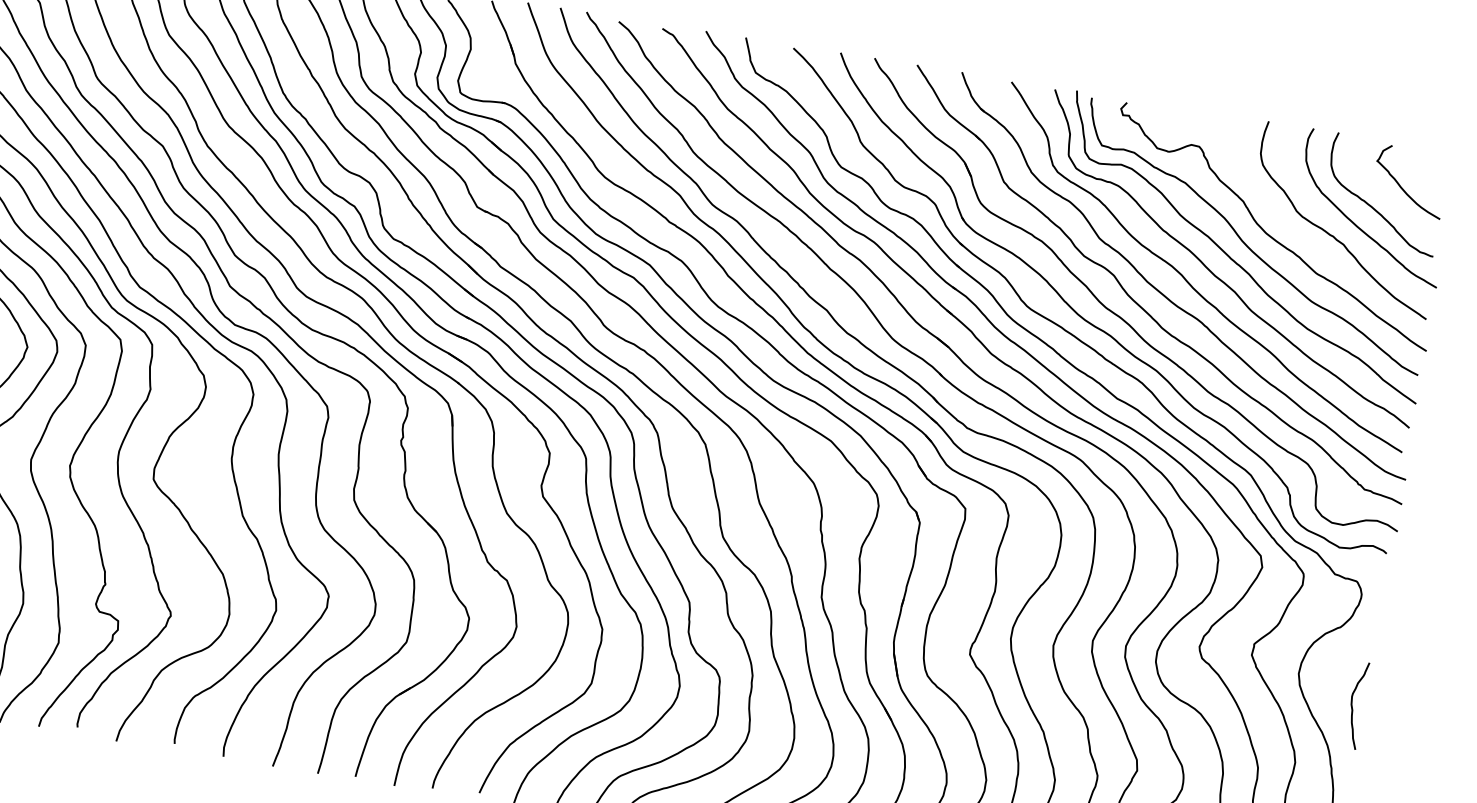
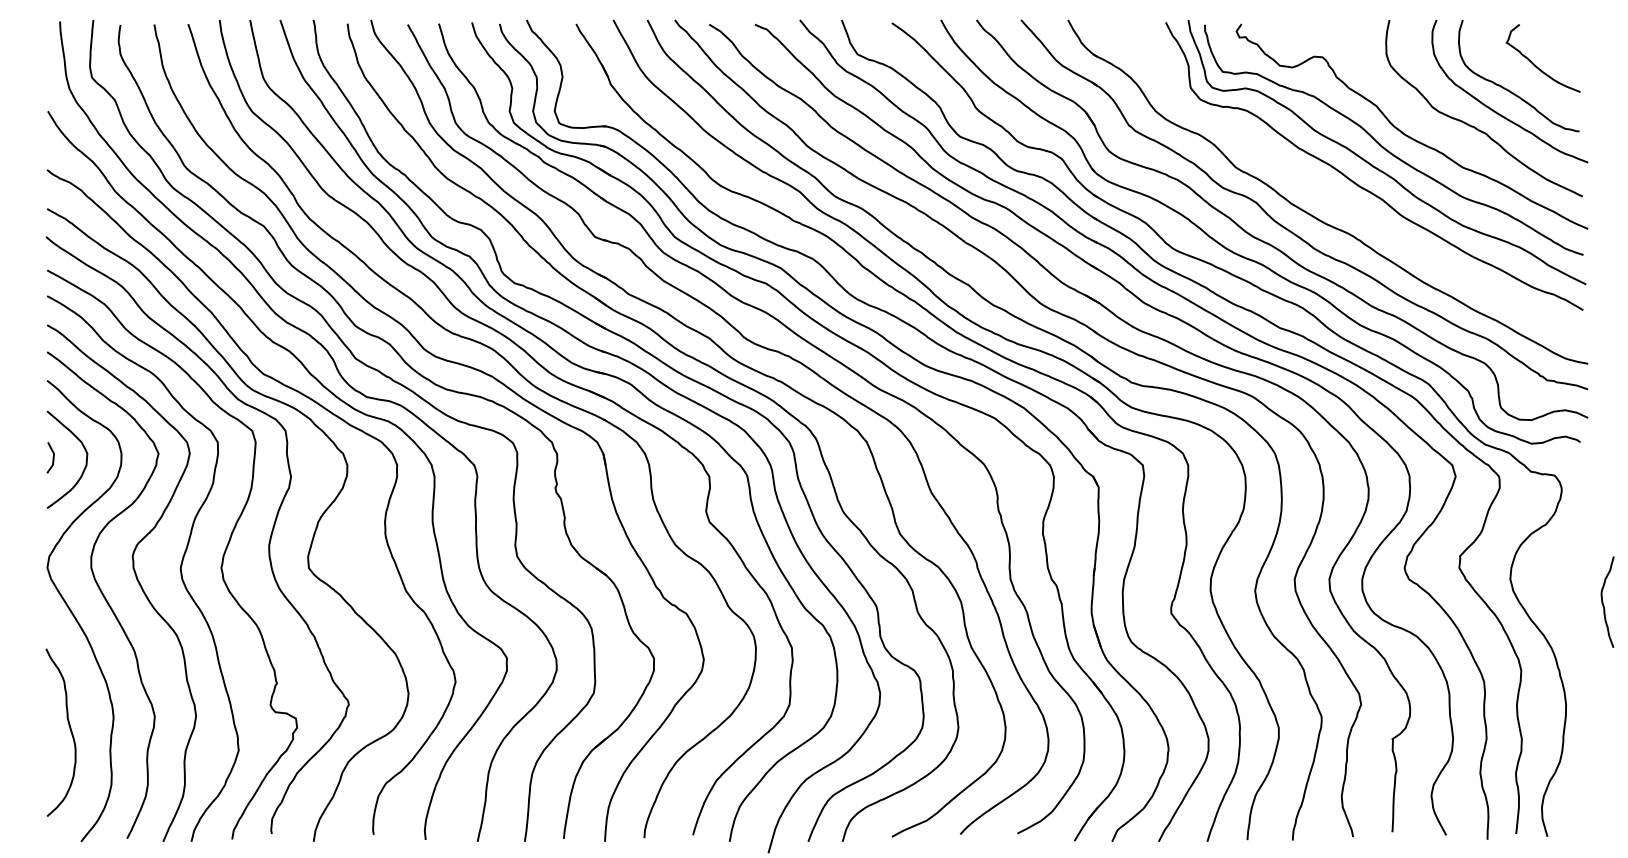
curve: (1191, 284) -> (1337, 199), removed
curve: (1352, 704) -> (1603, 601), moved

